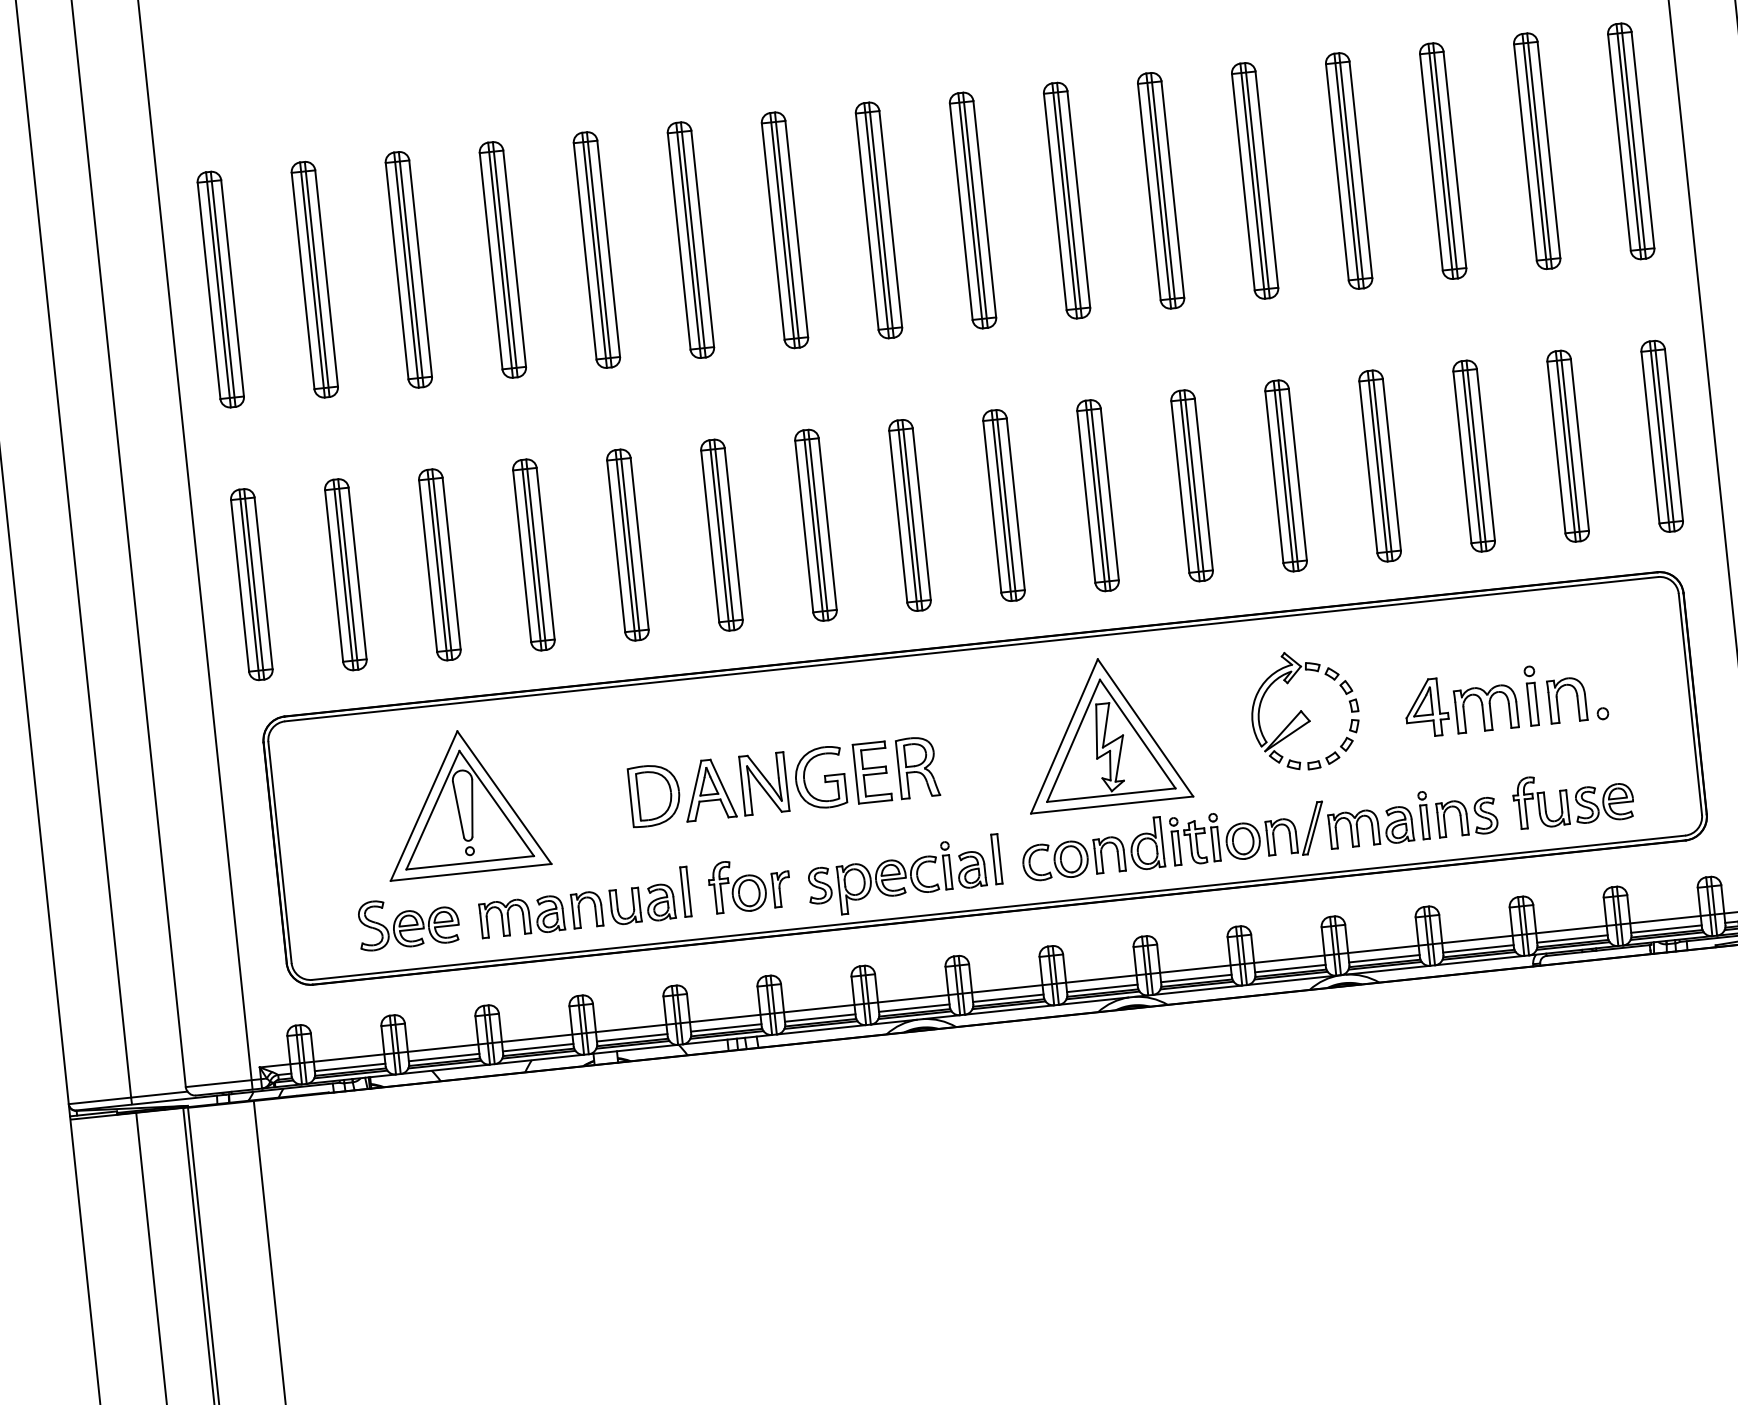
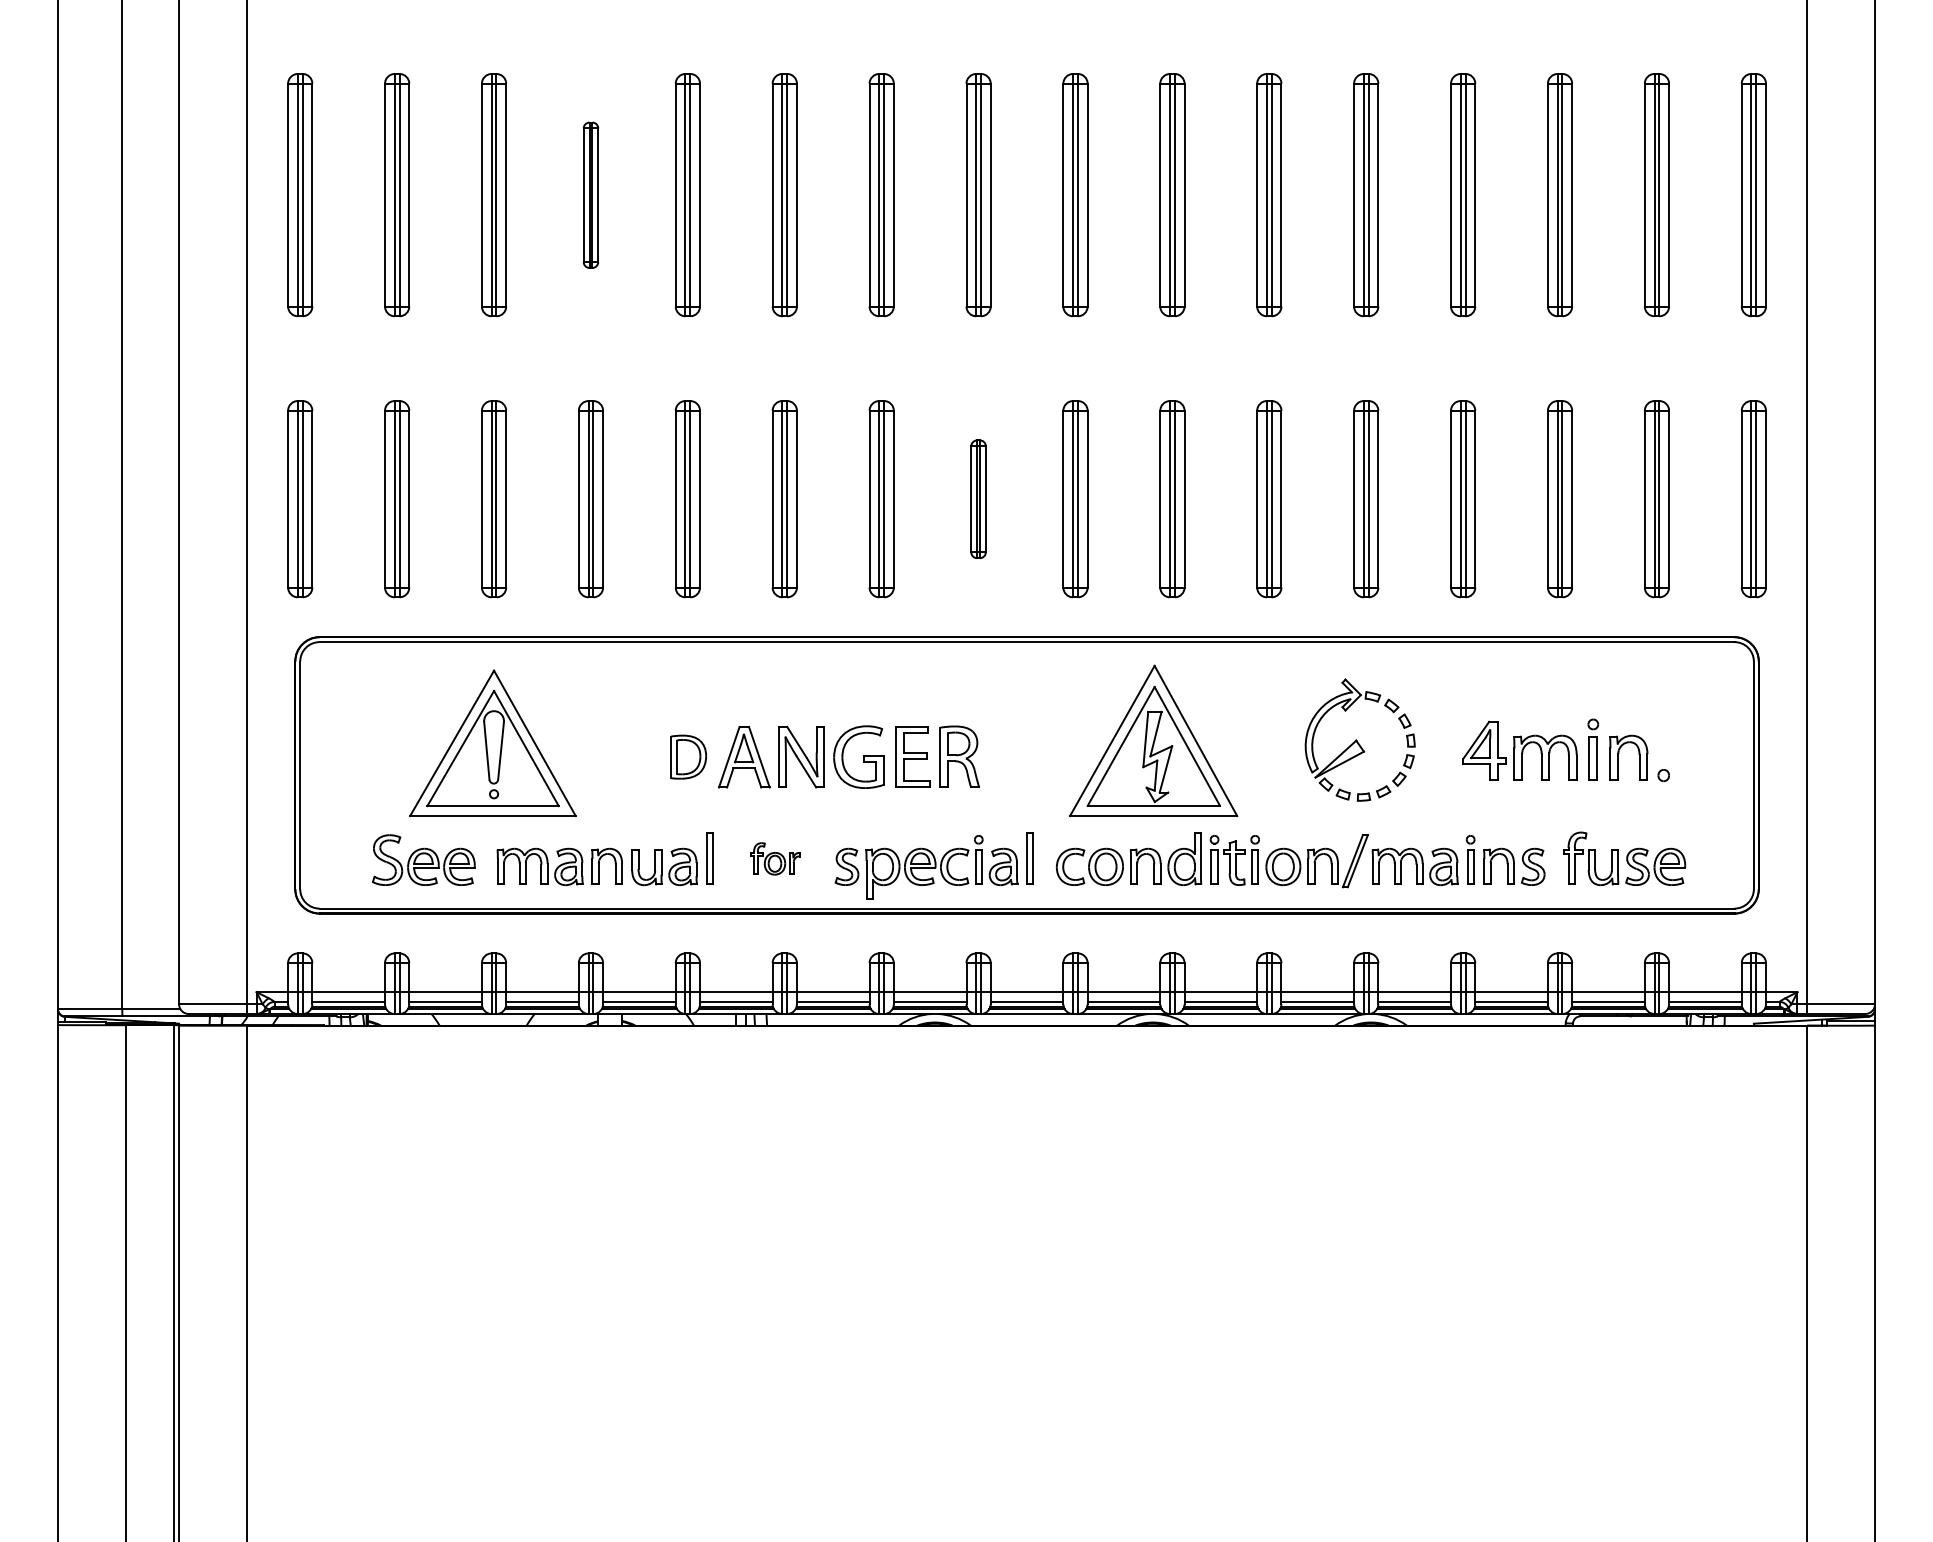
part: (502, 260) -> (590, 195), size x0.6
part: (909, 515) -> (978, 499), size x0.6
part: (654, 794) -> (688, 756), size x0.7
part: (749, 884) -> (775, 858), size x0.6

